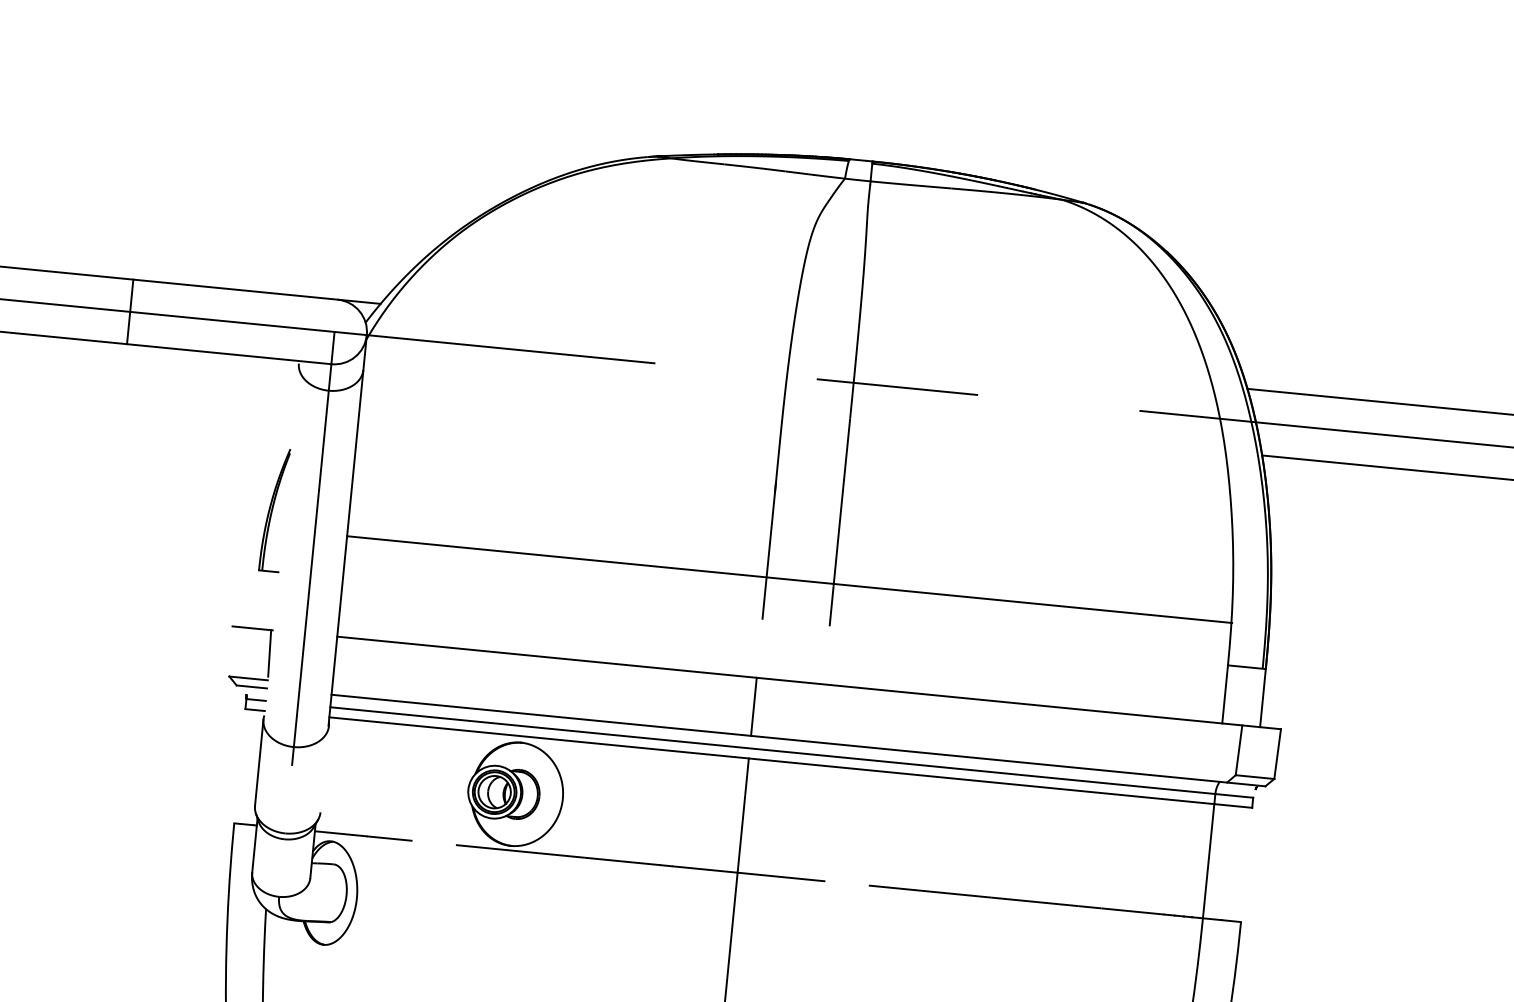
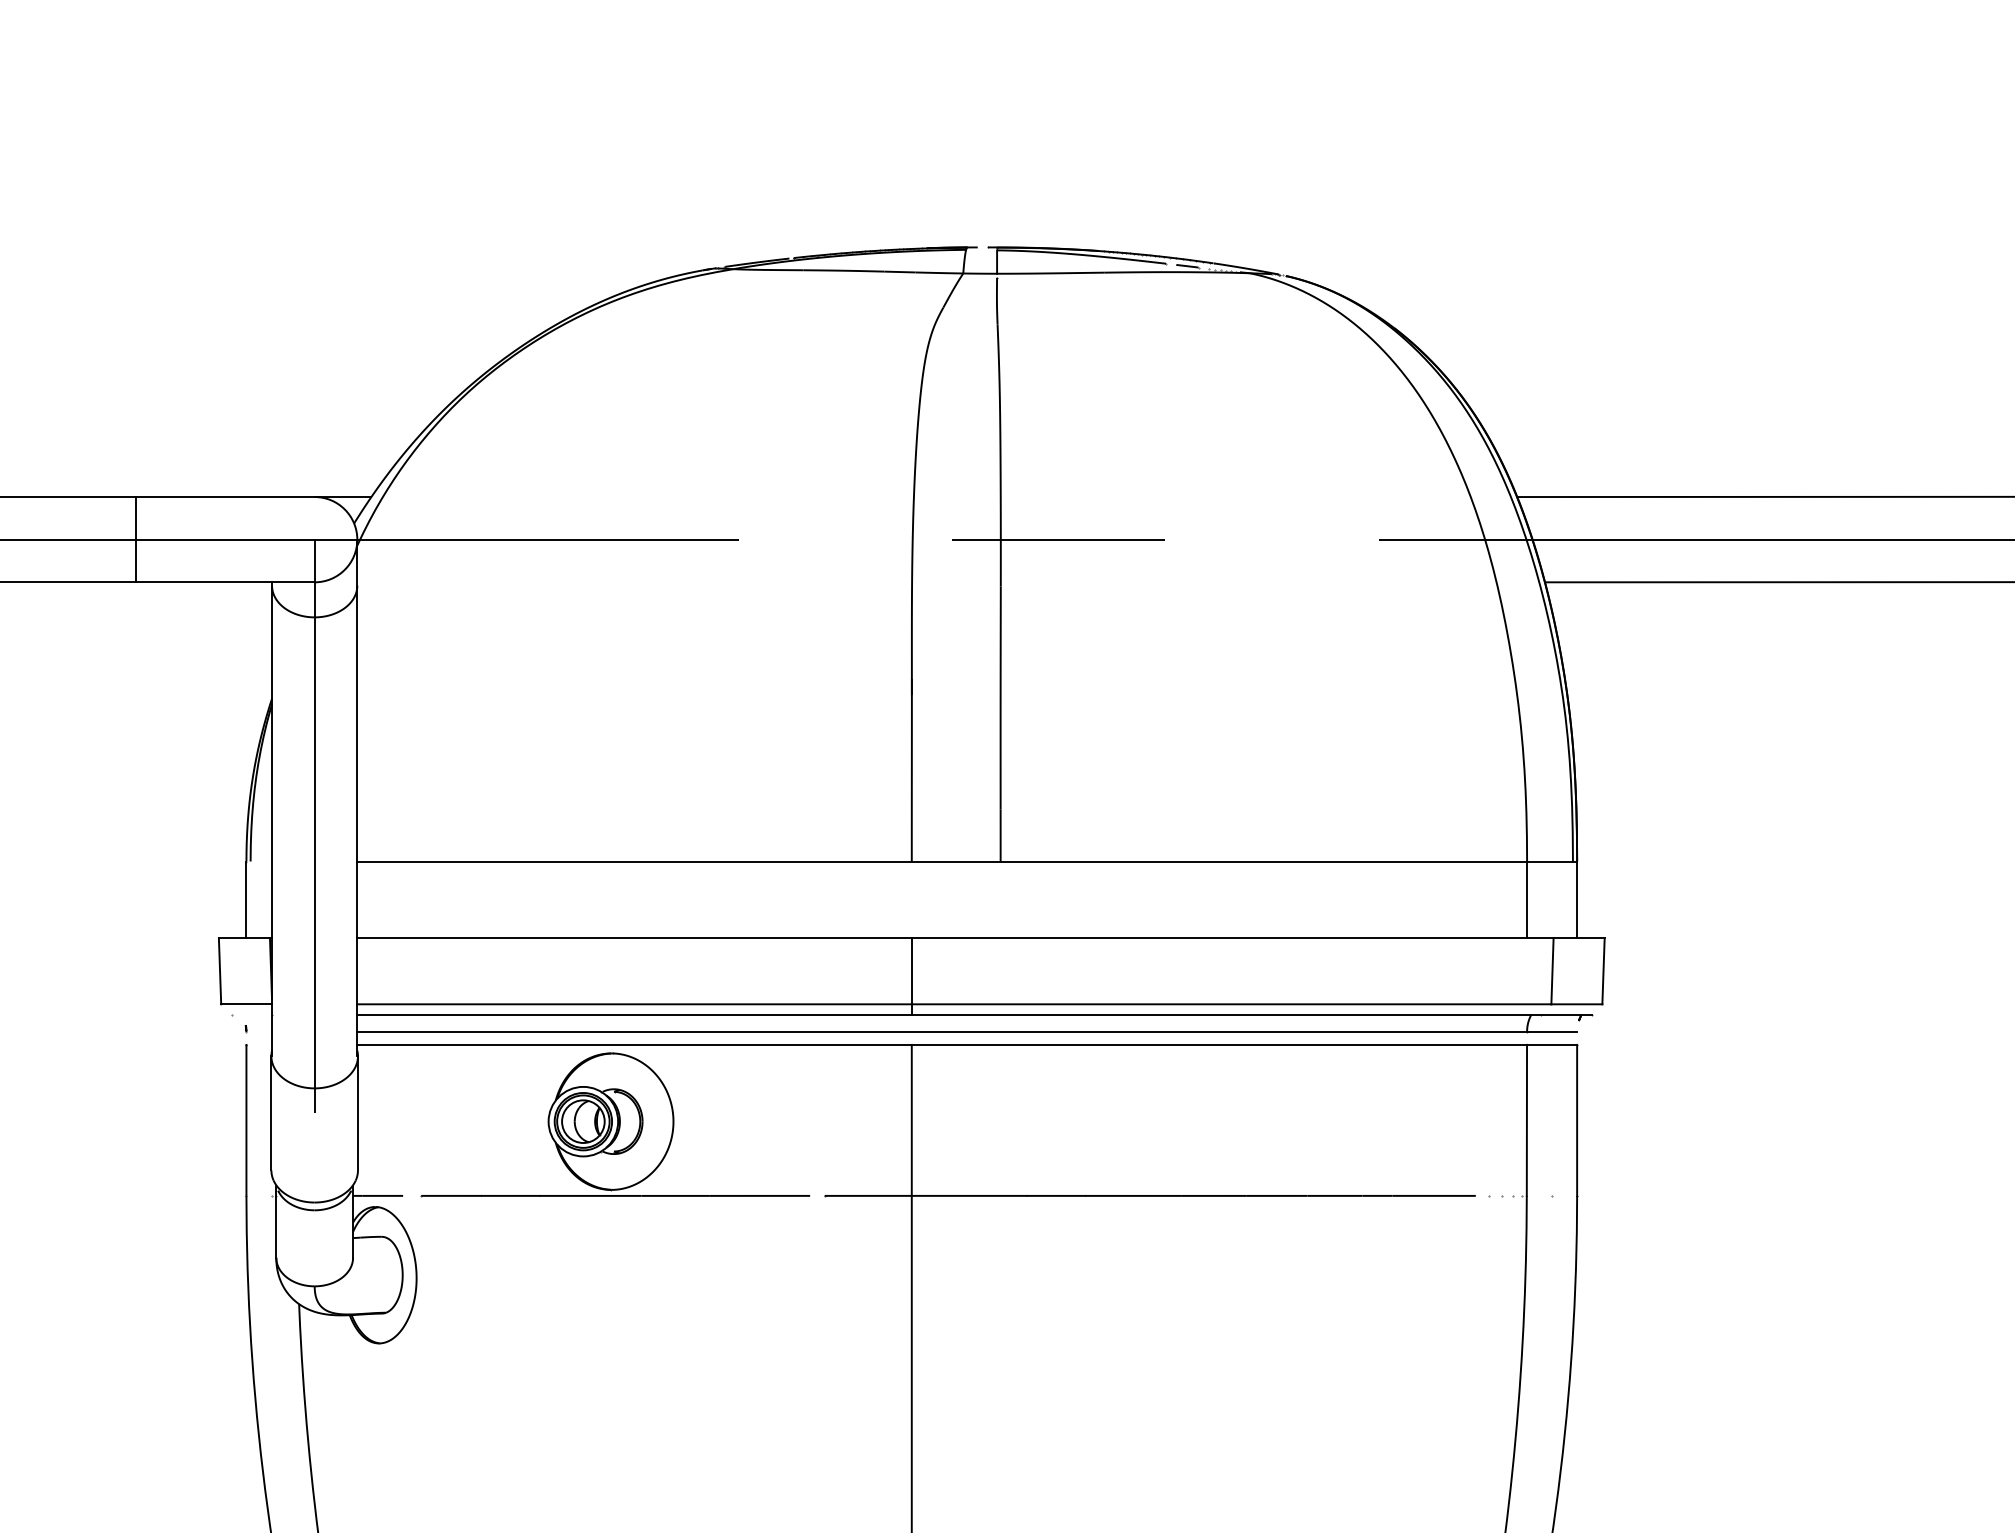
line: (130, 311) -> (135, 539), moved
line: (281, 540) -> (272, 819), added
line: (789, 579) -> (942, 861), moved
line: (256, 599) -> (246, 899), added
line: (230, 651) -> (219, 971), added
line: (784, 731) -> (954, 1004), added
line: (239, 765) -> (246, 1119), added
line: (324, 769) -> (357, 1113), added
line: (434, 842) -> (510, 1195), added
line: (1246, 864) -> (1577, 1119), added
line: (847, 883) -> (1056, 1195), added

